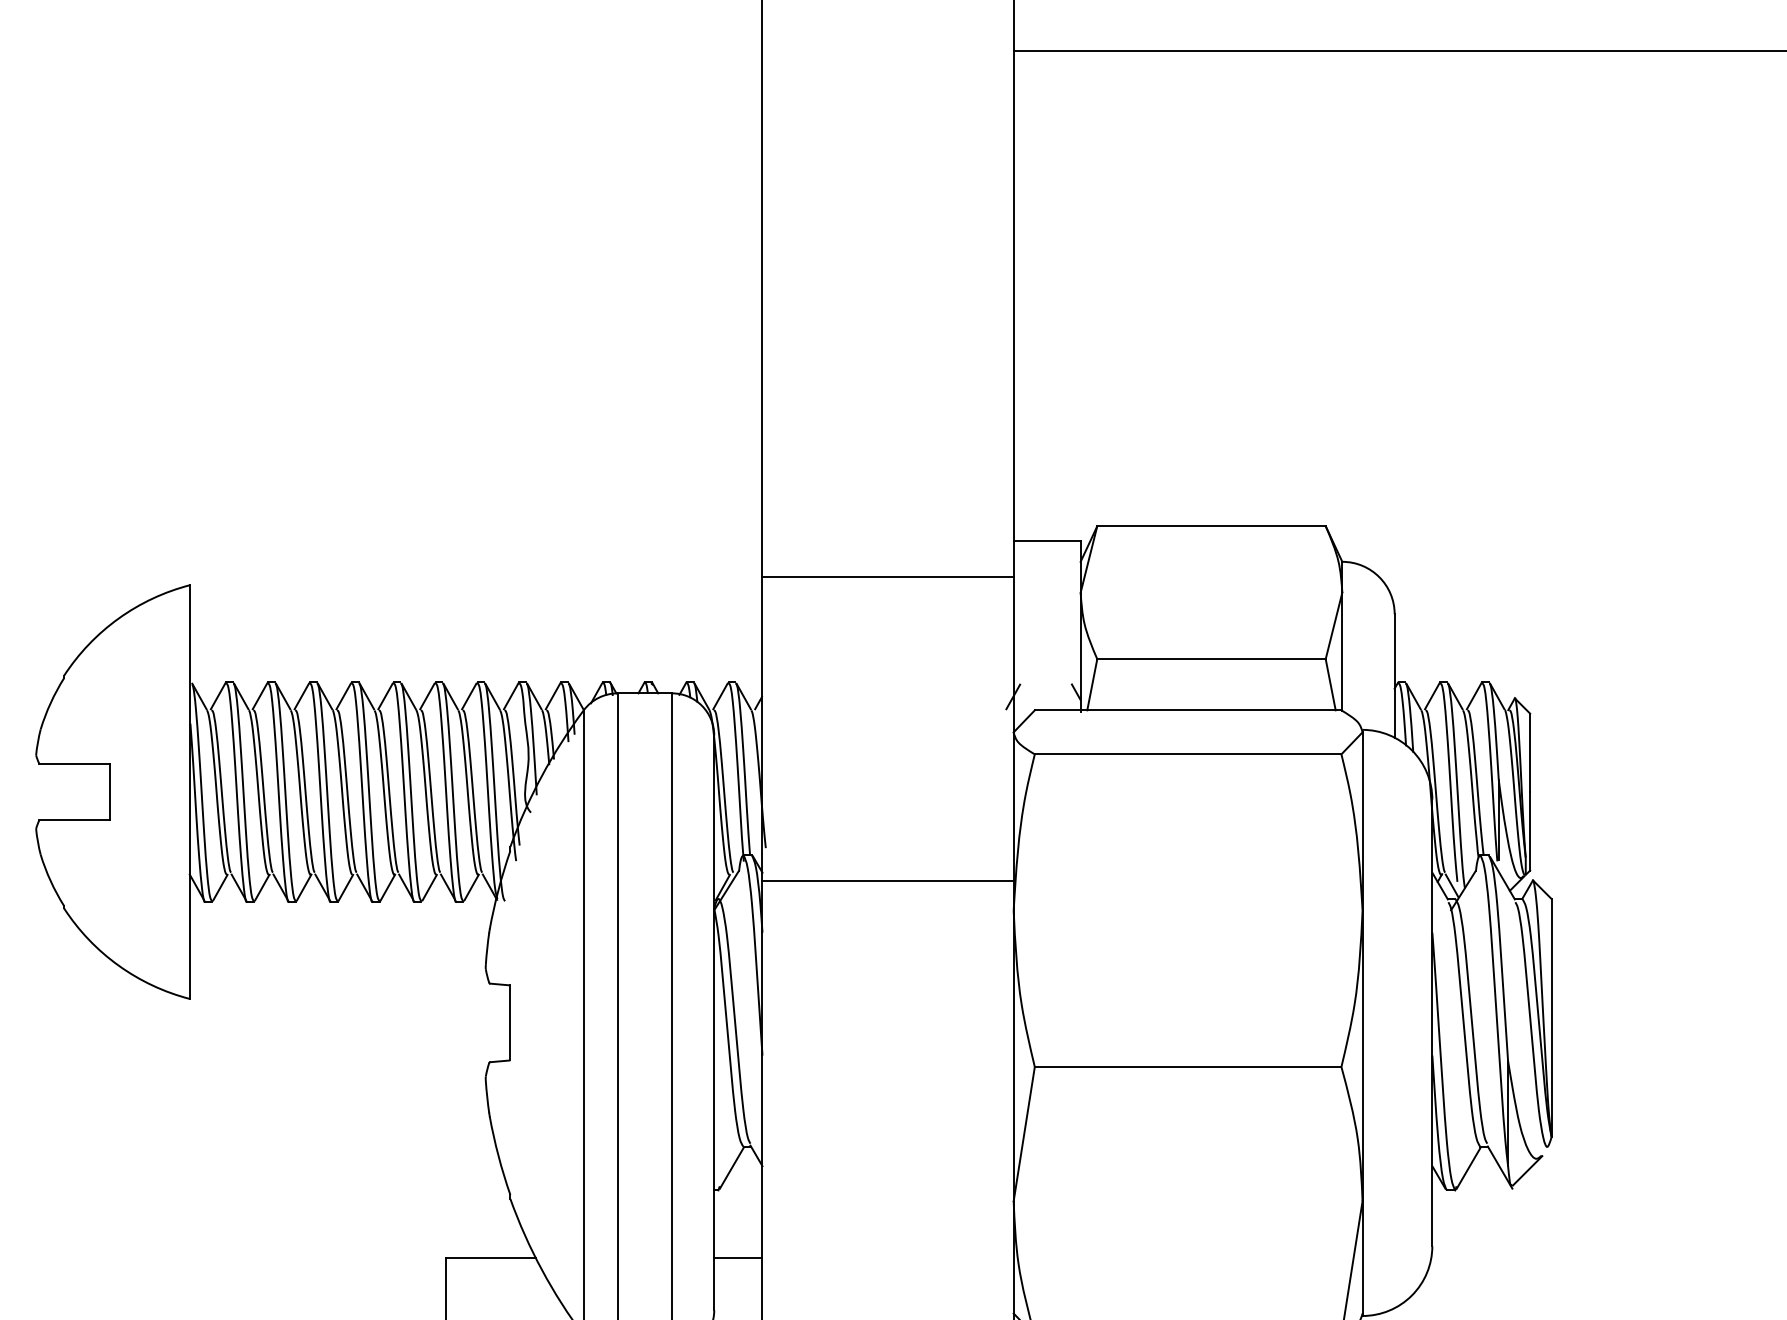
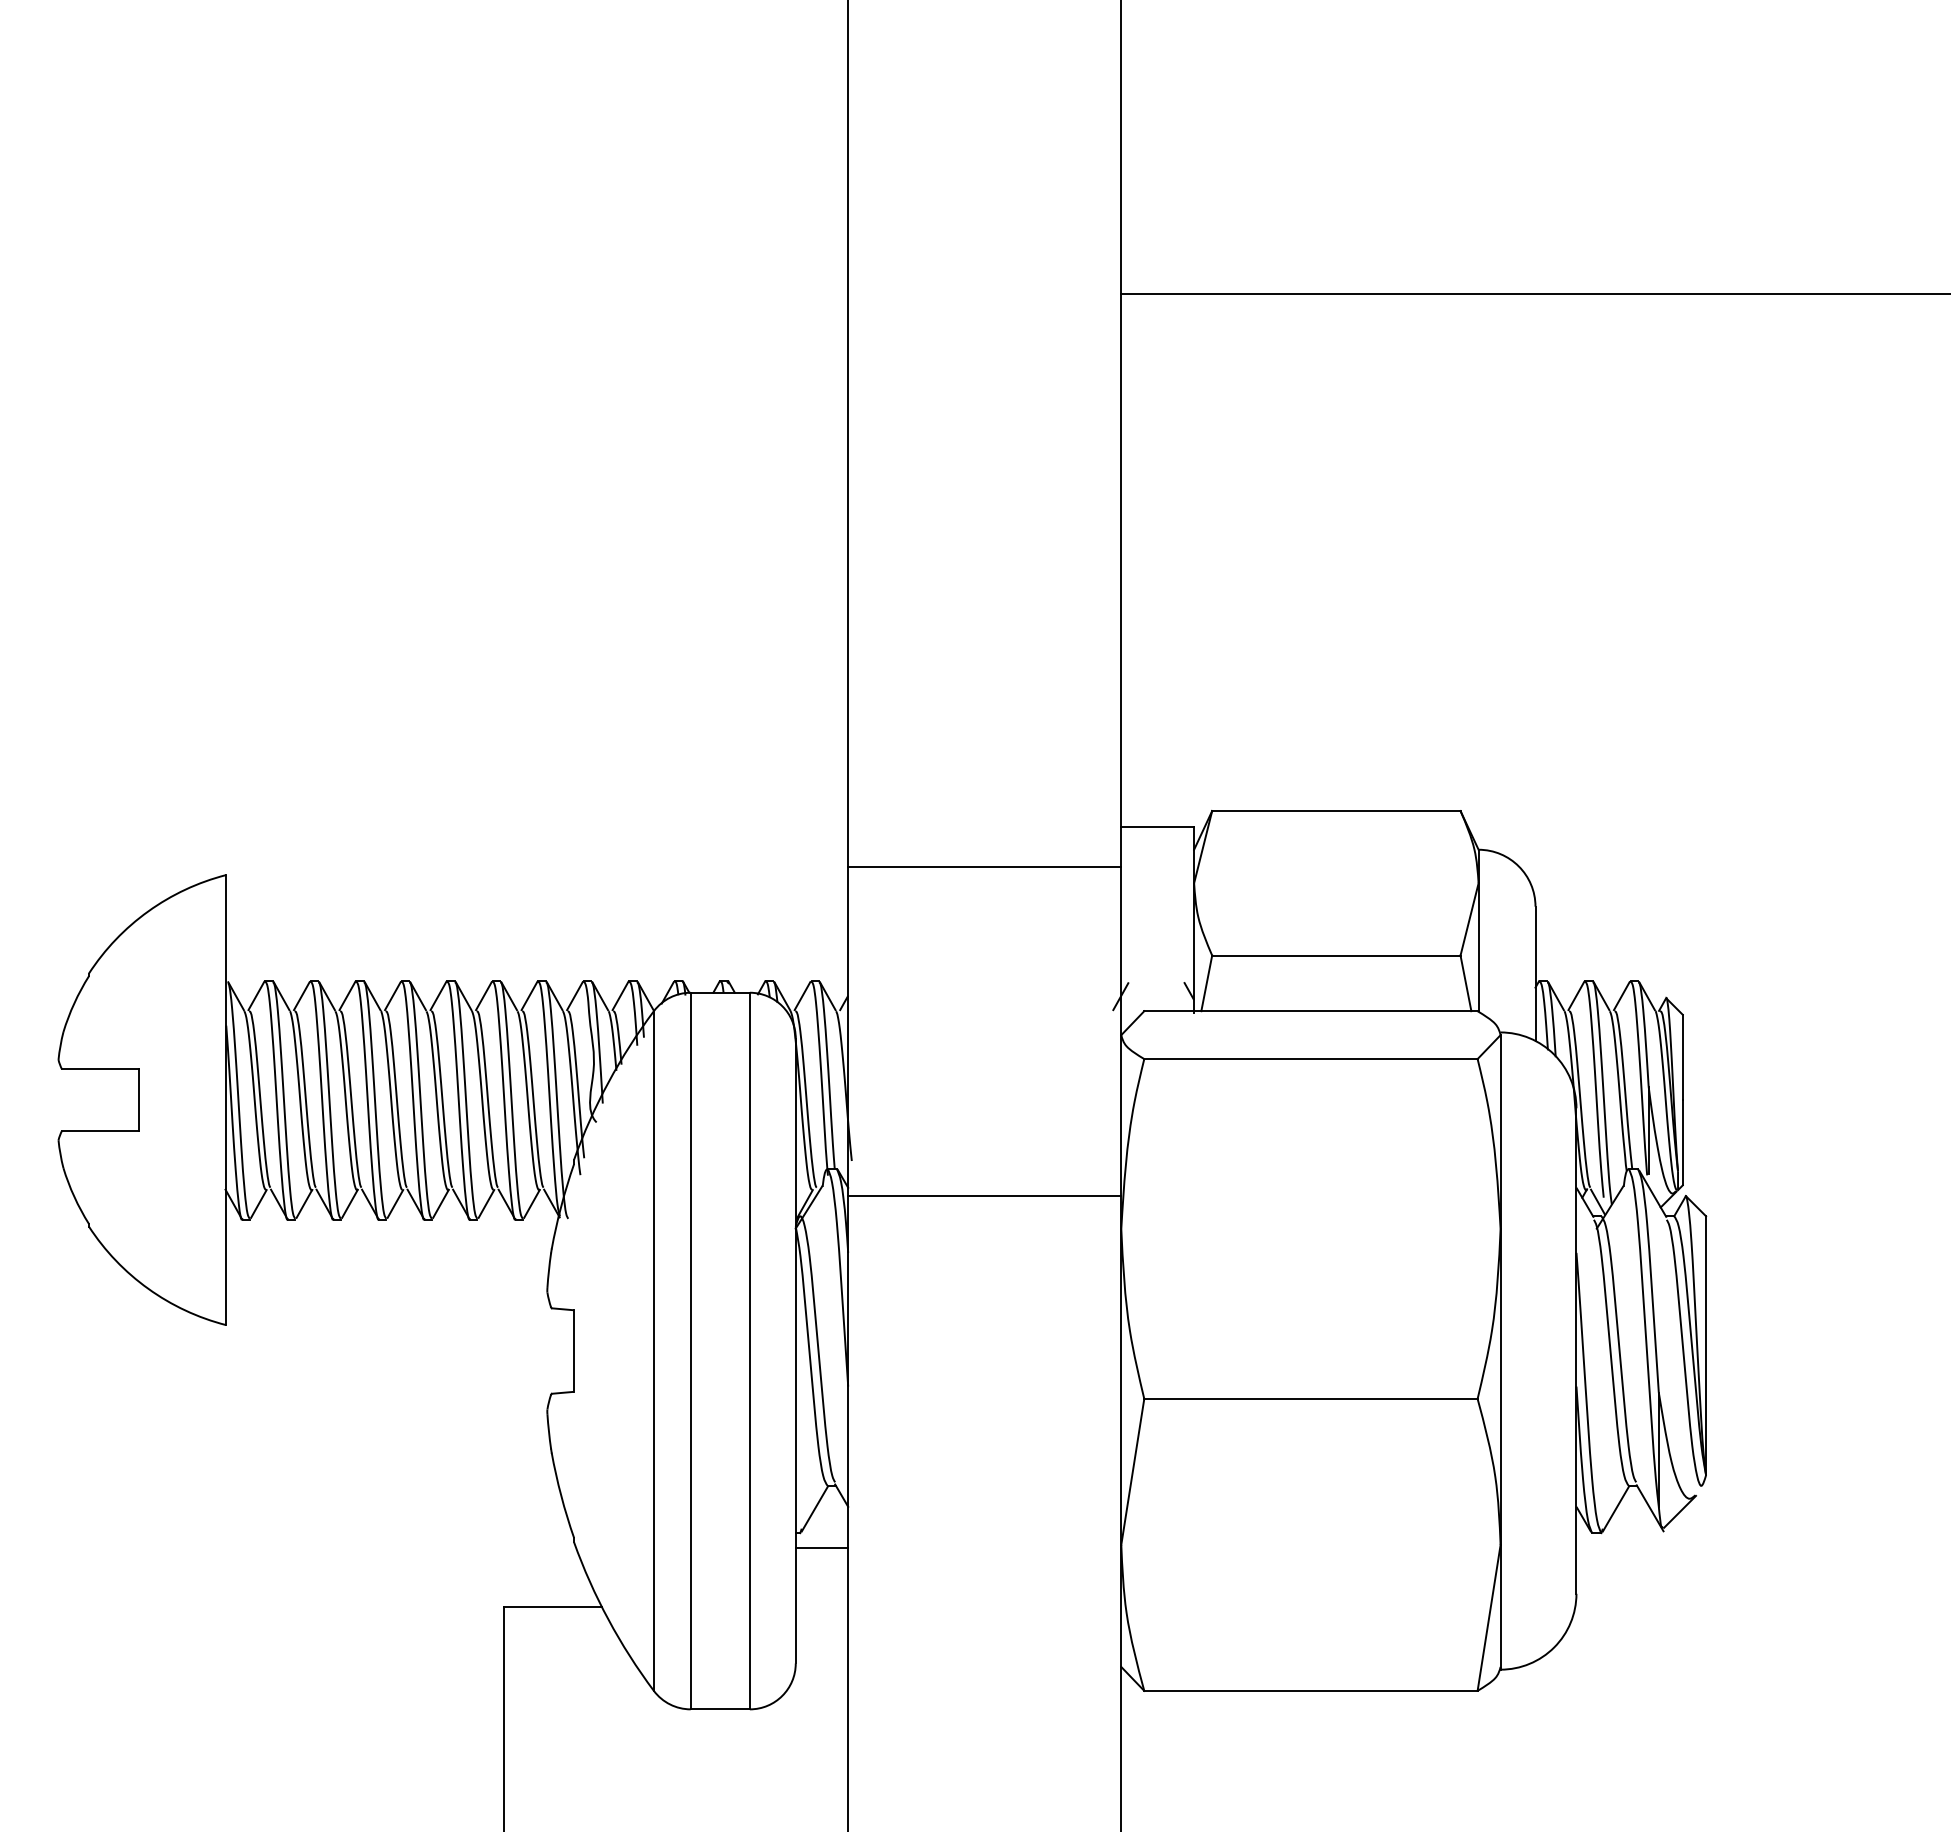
line: (737, 1257) -> (821, 1547), moved

